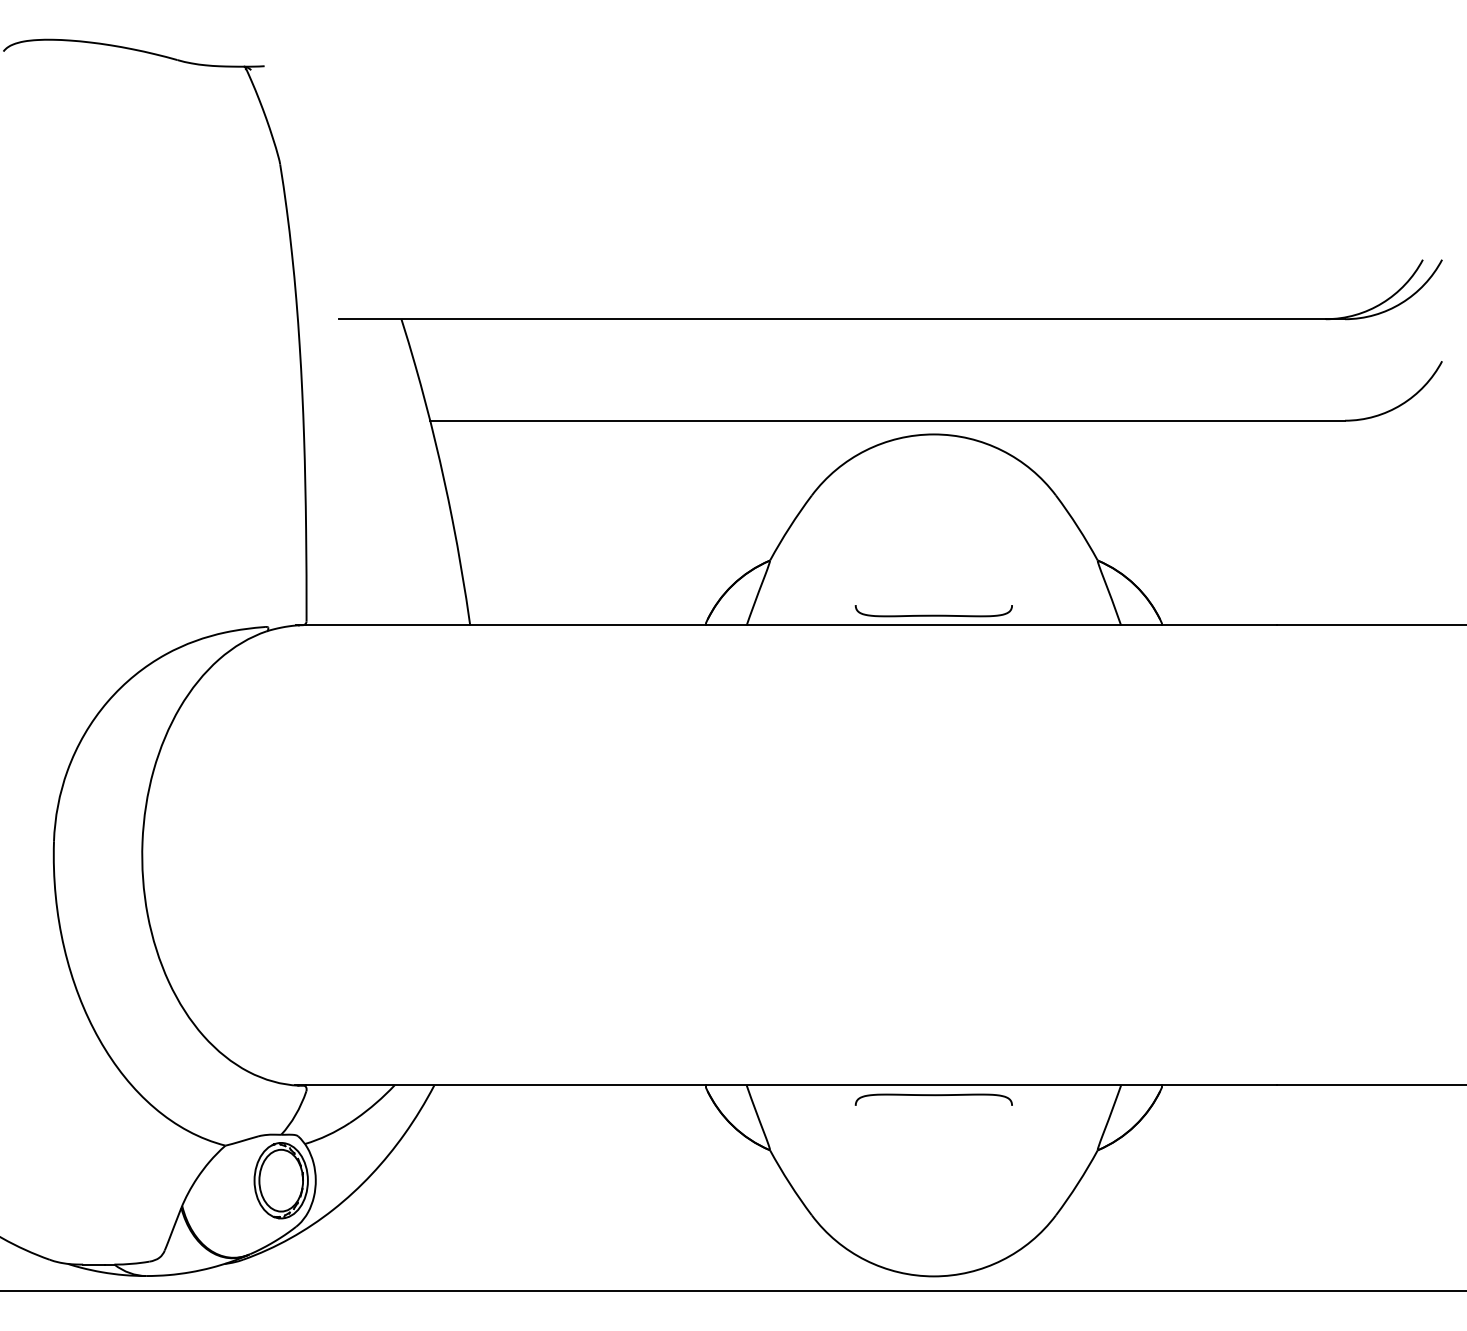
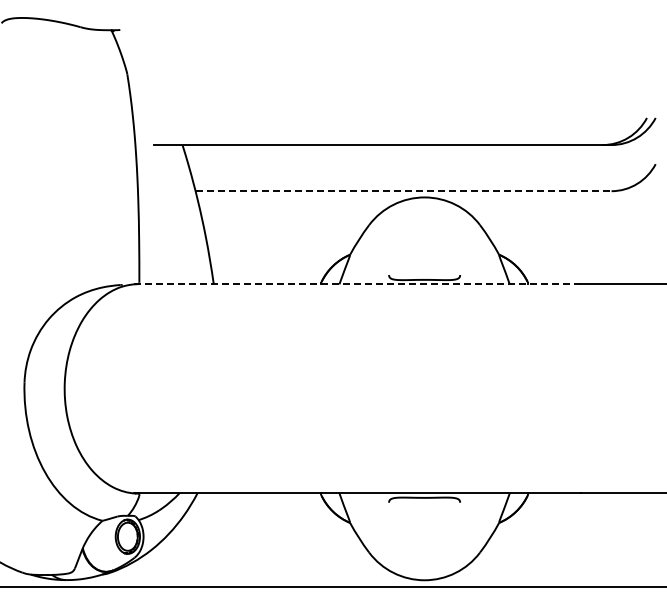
line: (887, 421) -> (403, 191), solid -> dashed
line: (790, 625) -> (359, 284), solid -> dashed

